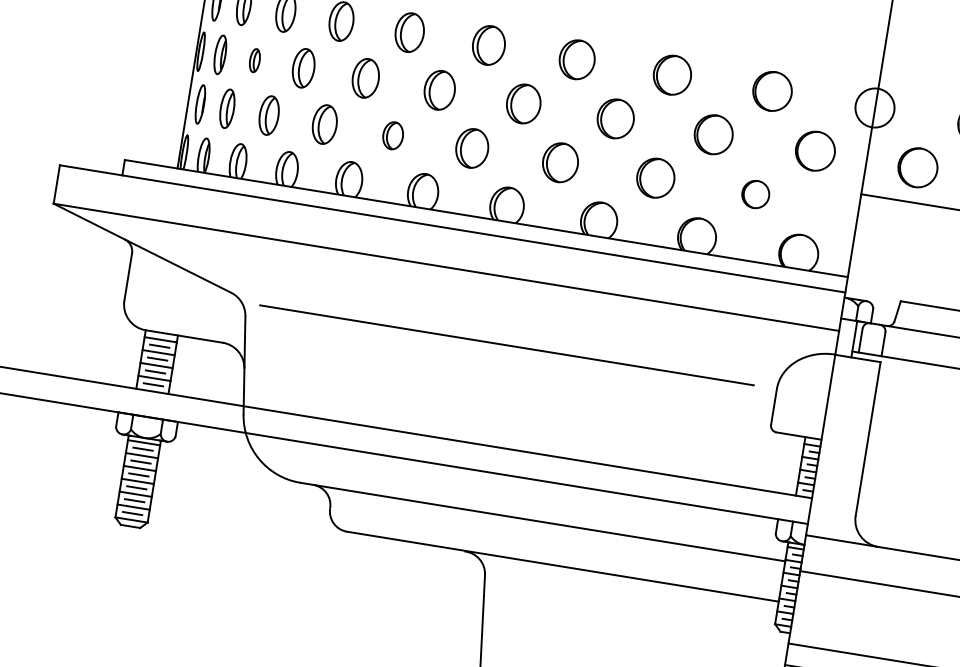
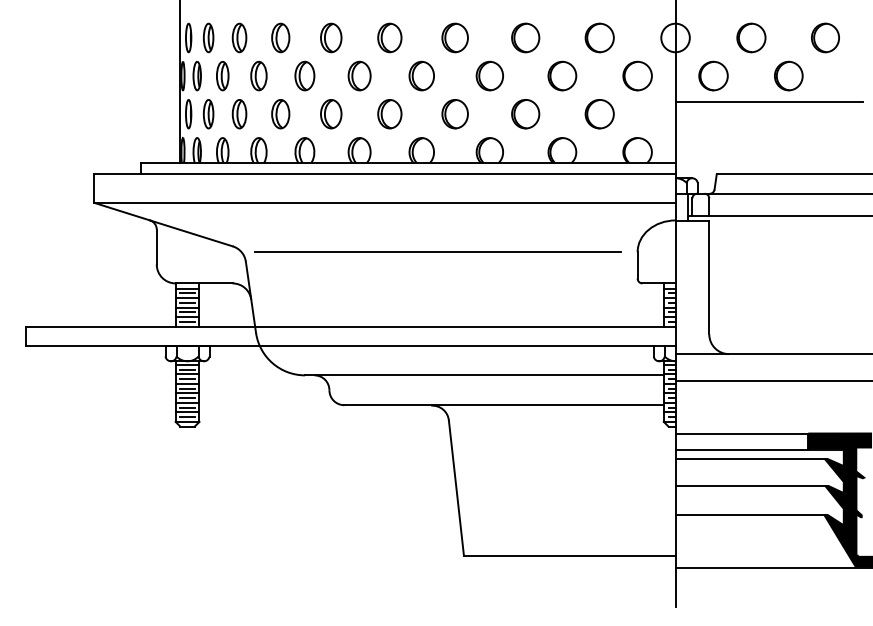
part: (254, 60) -> (222, 76), size x1.67
part: (393, 136) -> (331, 114), size x1.43
part: (755, 194) -> (599, 114), size x1.43

